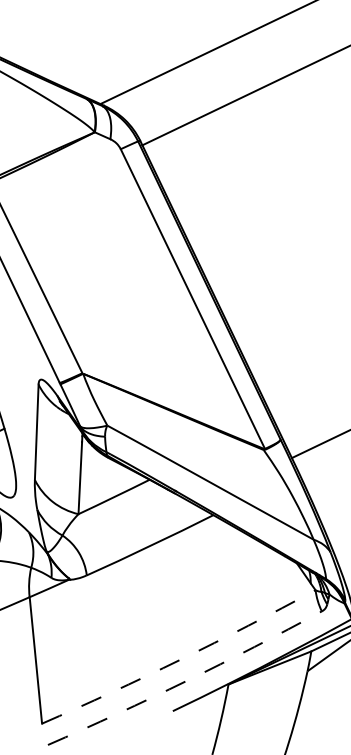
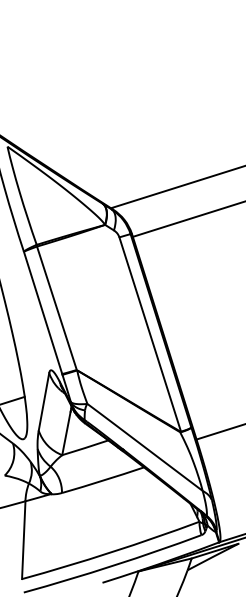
arc: (180, 660) -> (111, 552), dashed -> solid
arc: (186, 680) -> (113, 565), dashed -> solid

